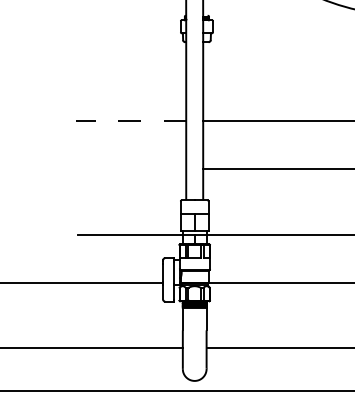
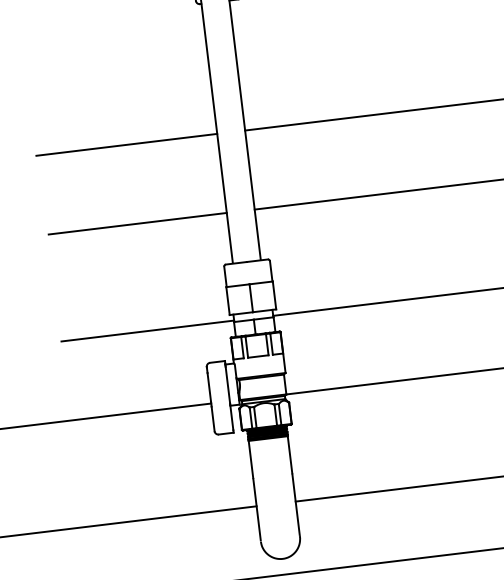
line: (130, 121) -> (125, 145), dashed -> solid
line: (131, 169) -> (136, 223), added

